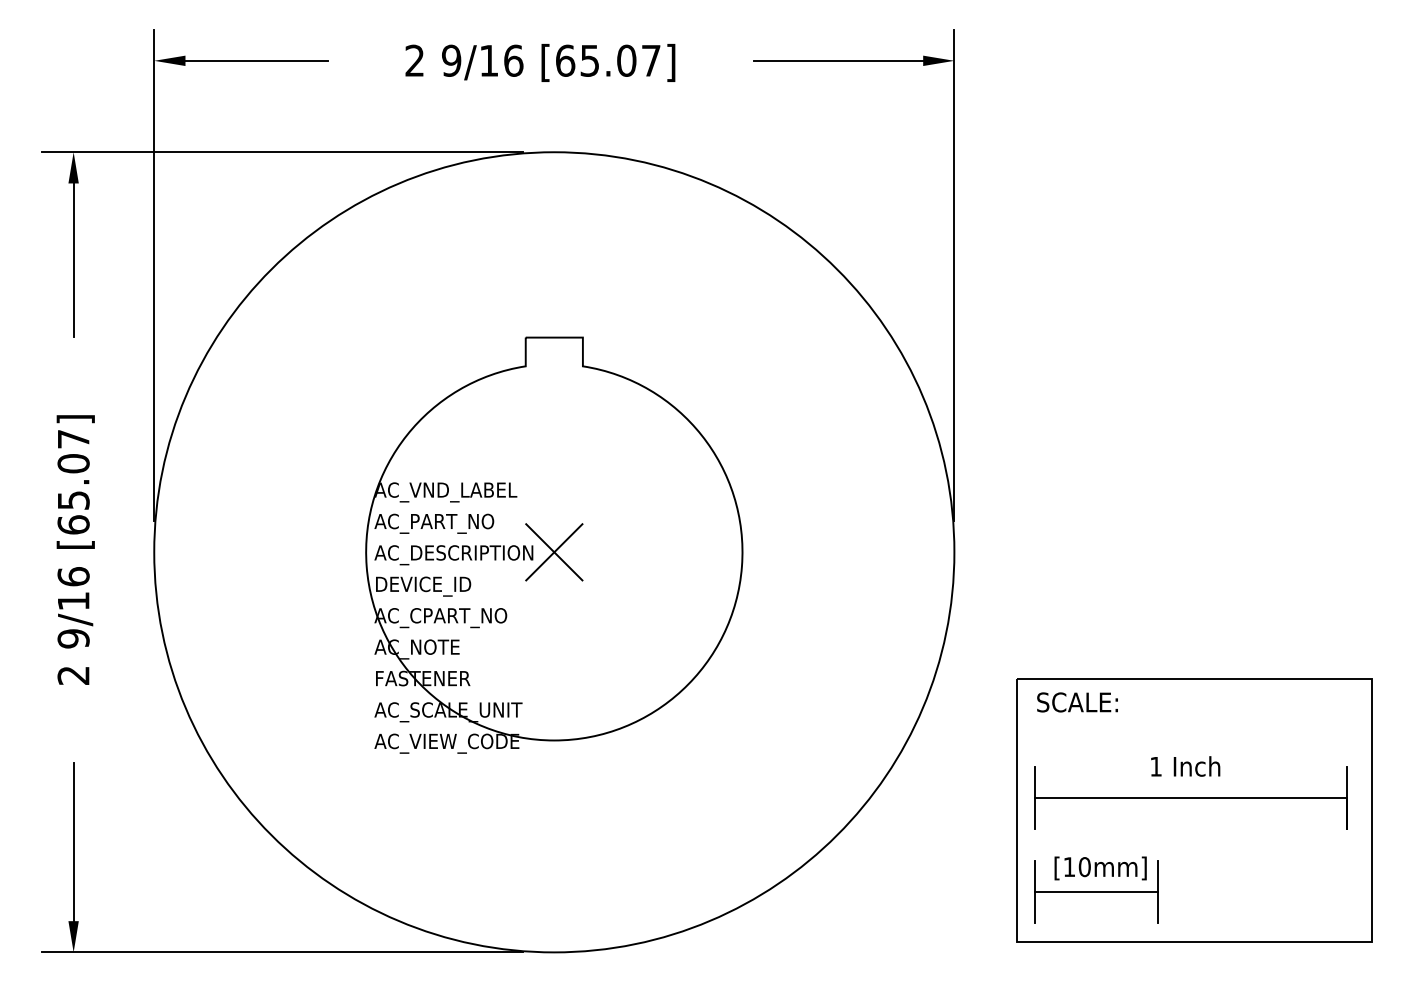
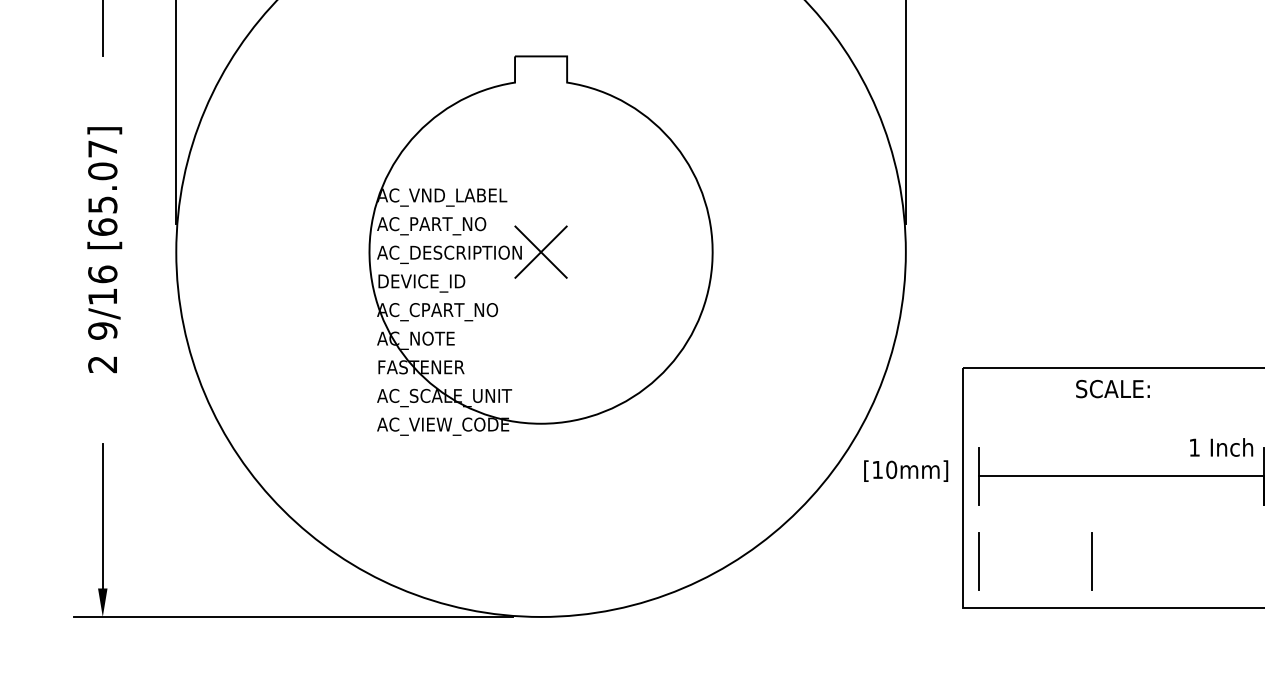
text: (1077, 702) -> (1112, 389), moved
text: (1185, 766) -> (1221, 447), moved
text: (1100, 868) -> (905, 471), moved
line: (1096, 891) -> (1035, 561), removed

